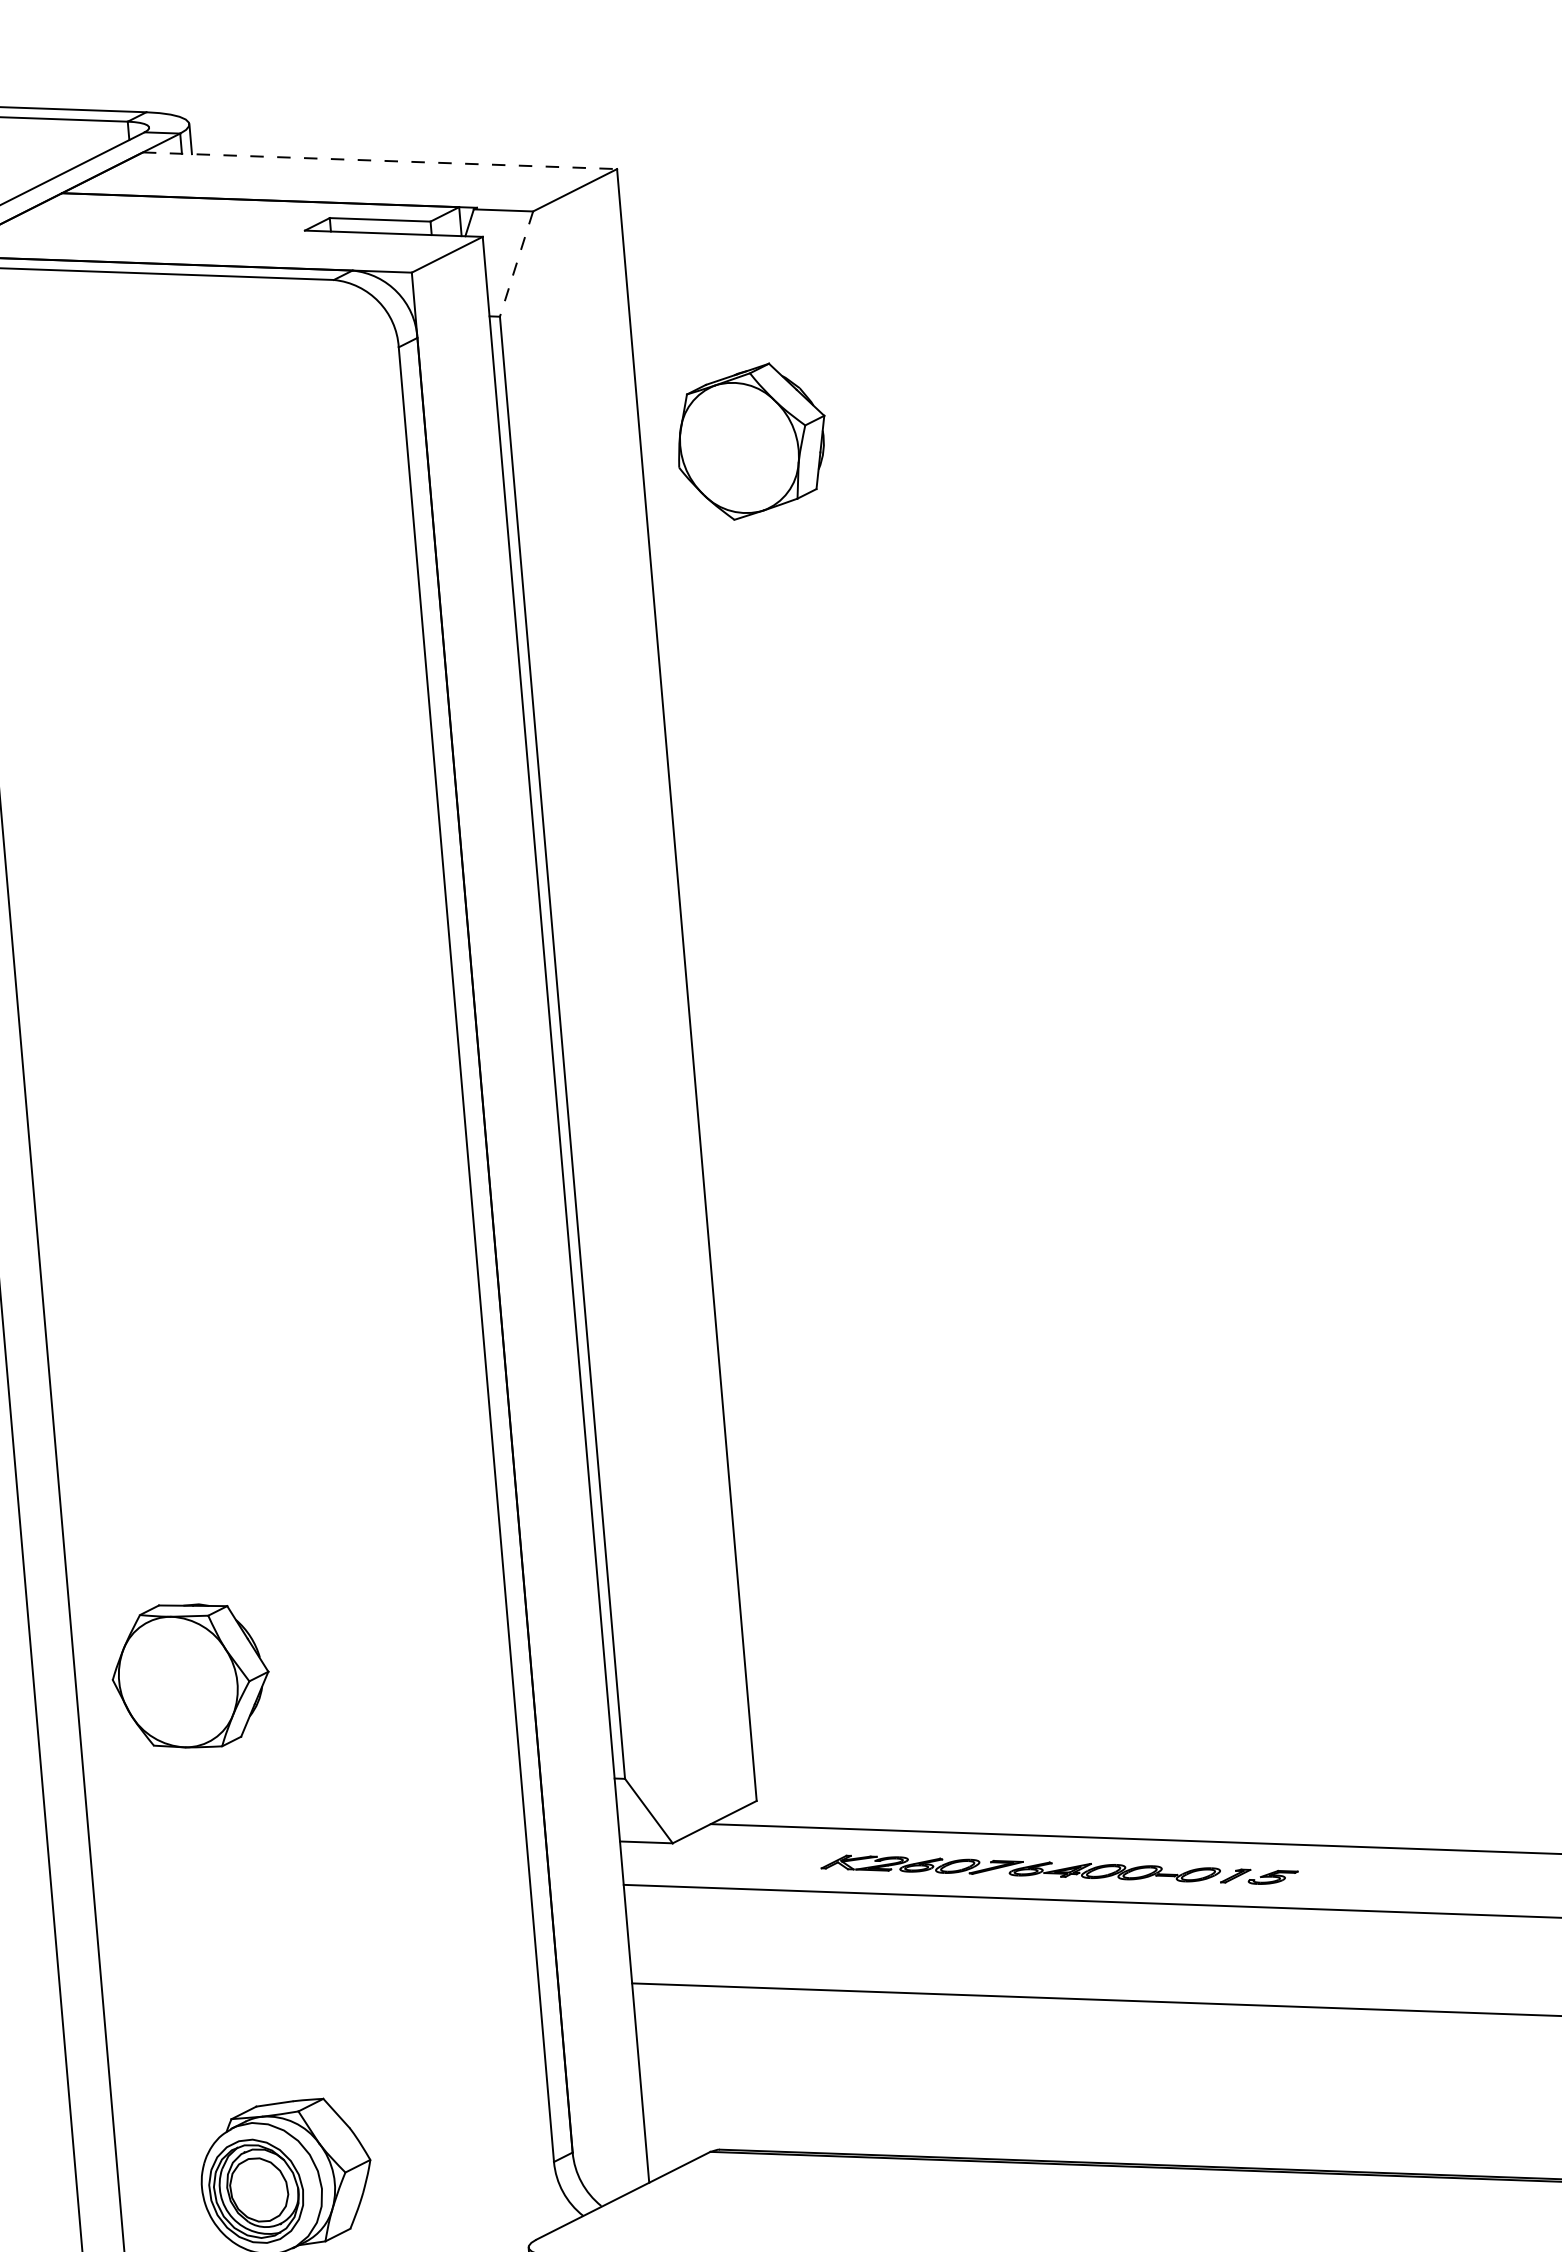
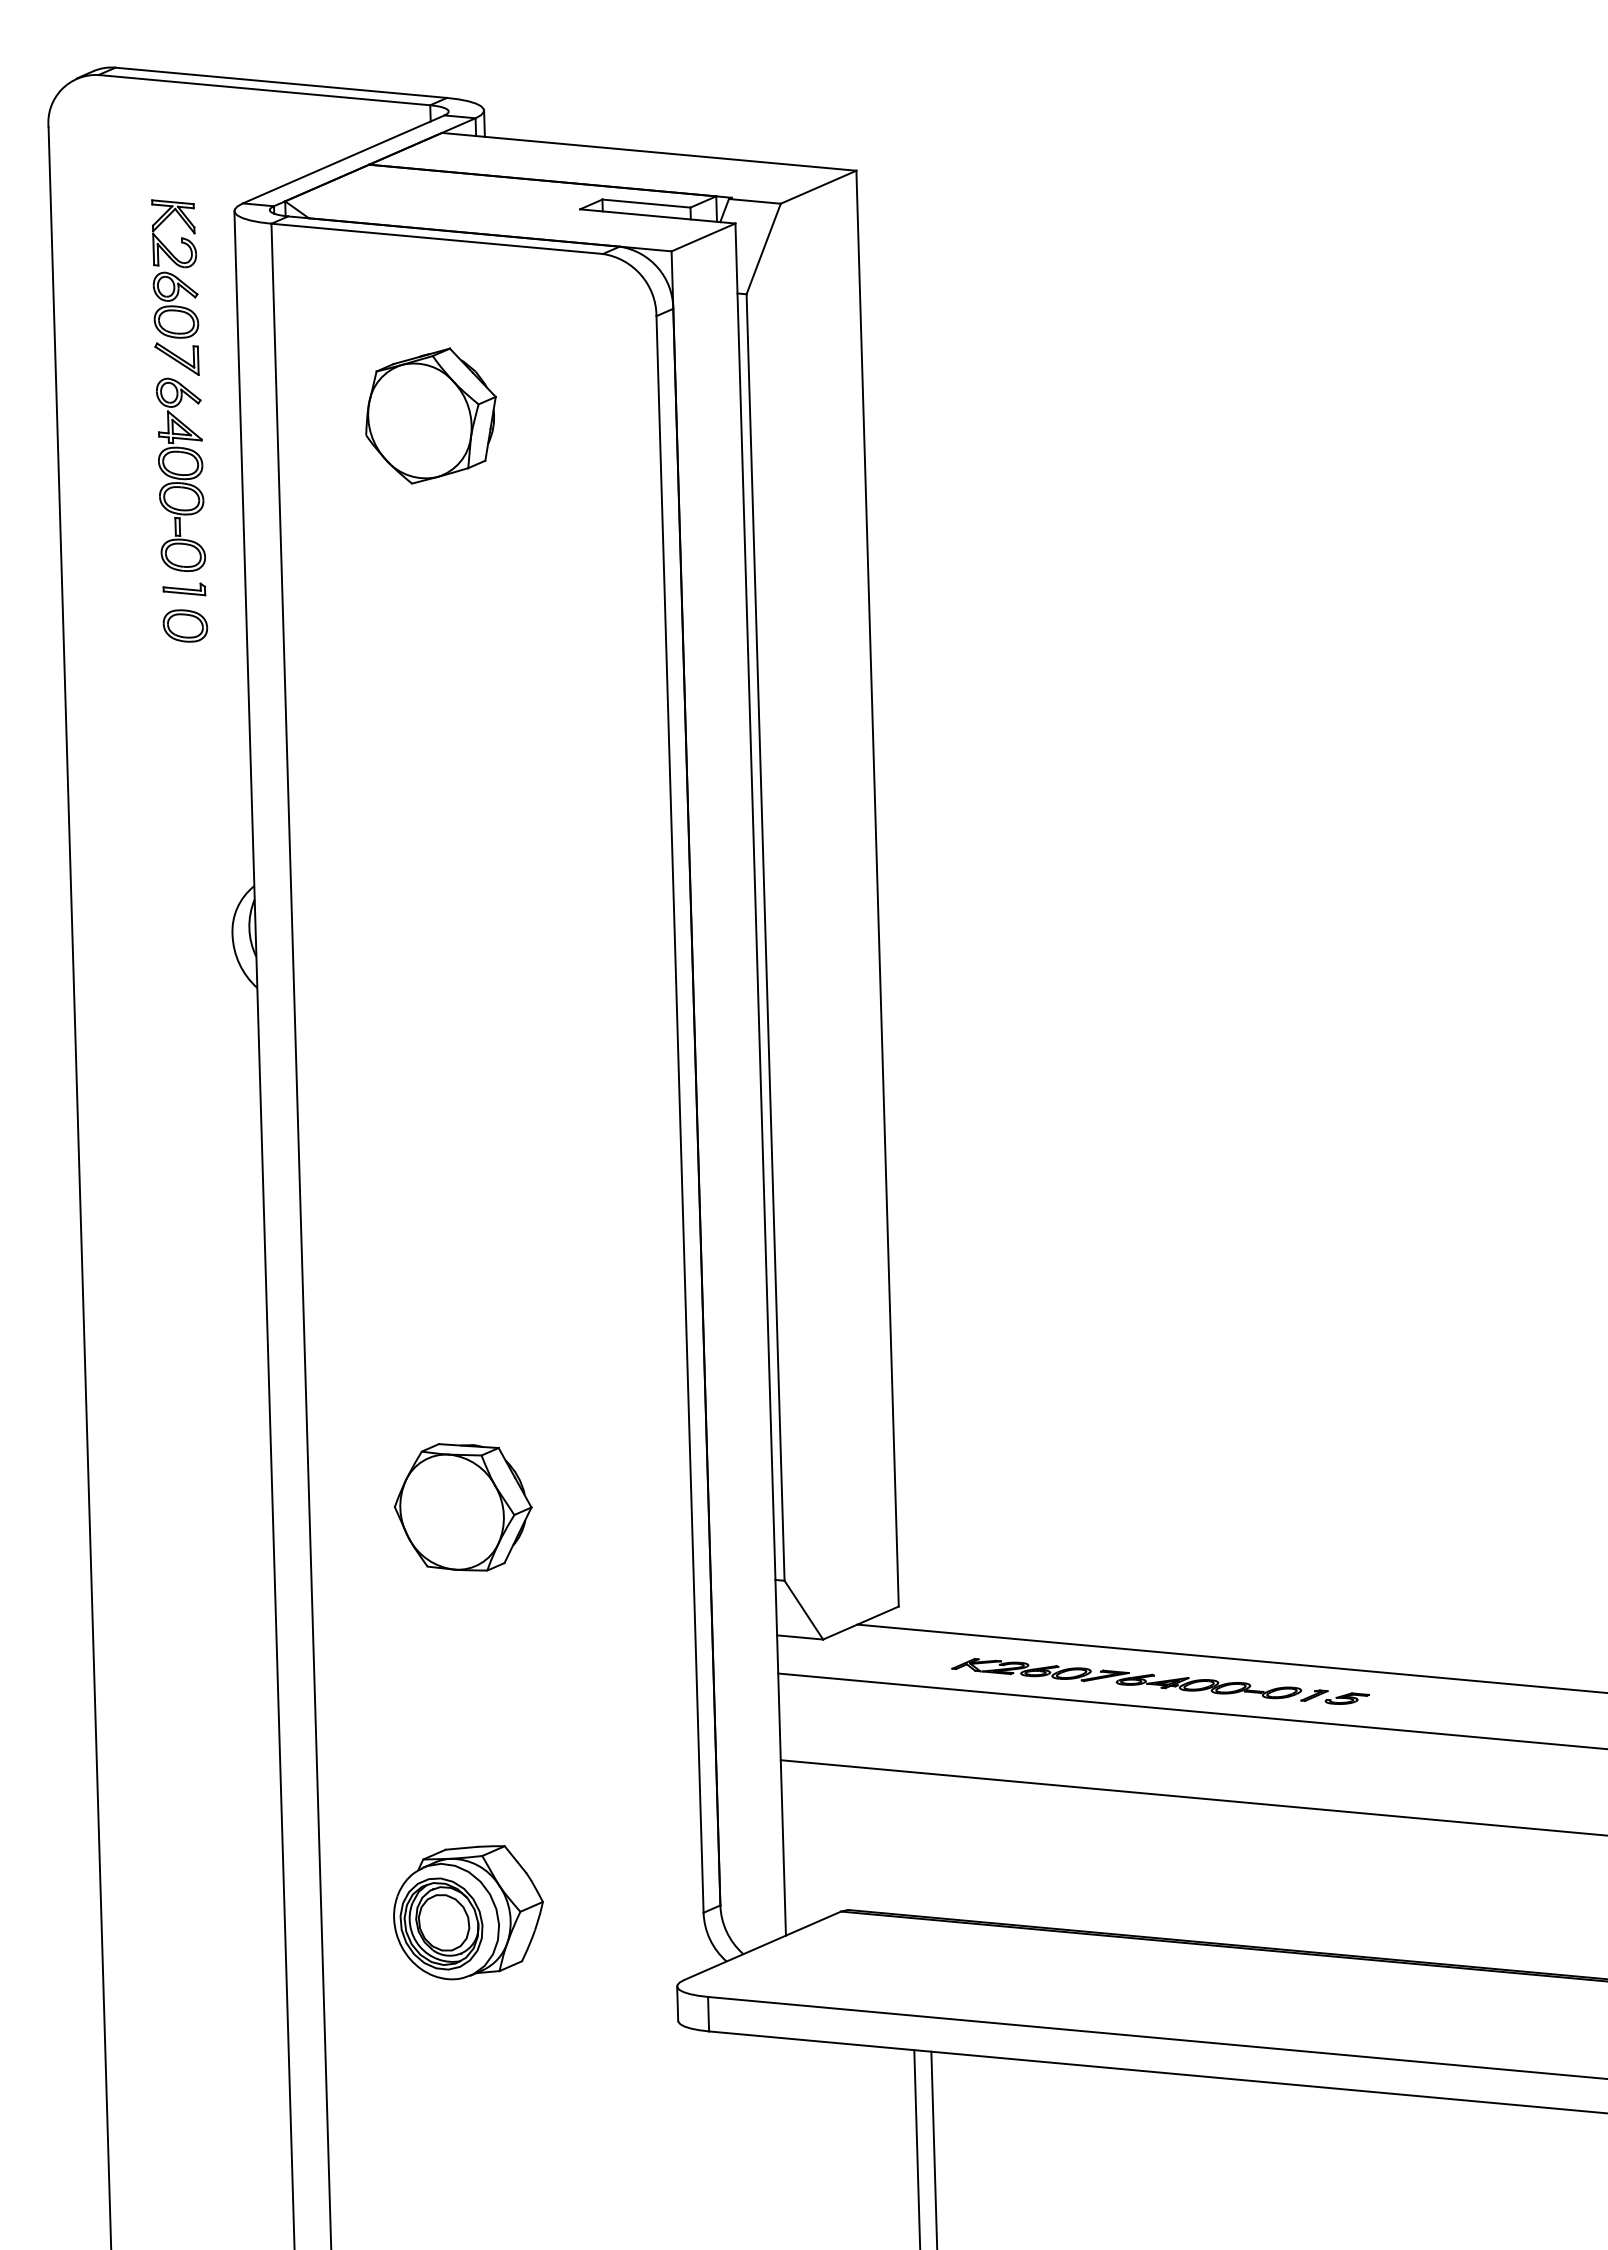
line: (380, 160) -> (649, 151), dashed -> solid
line: (516, 264) -> (763, 249), dashed -> solid
part: (751, 441) -> (430, 415), moved
part: (189, 1676) -> (462, 1507), moved

